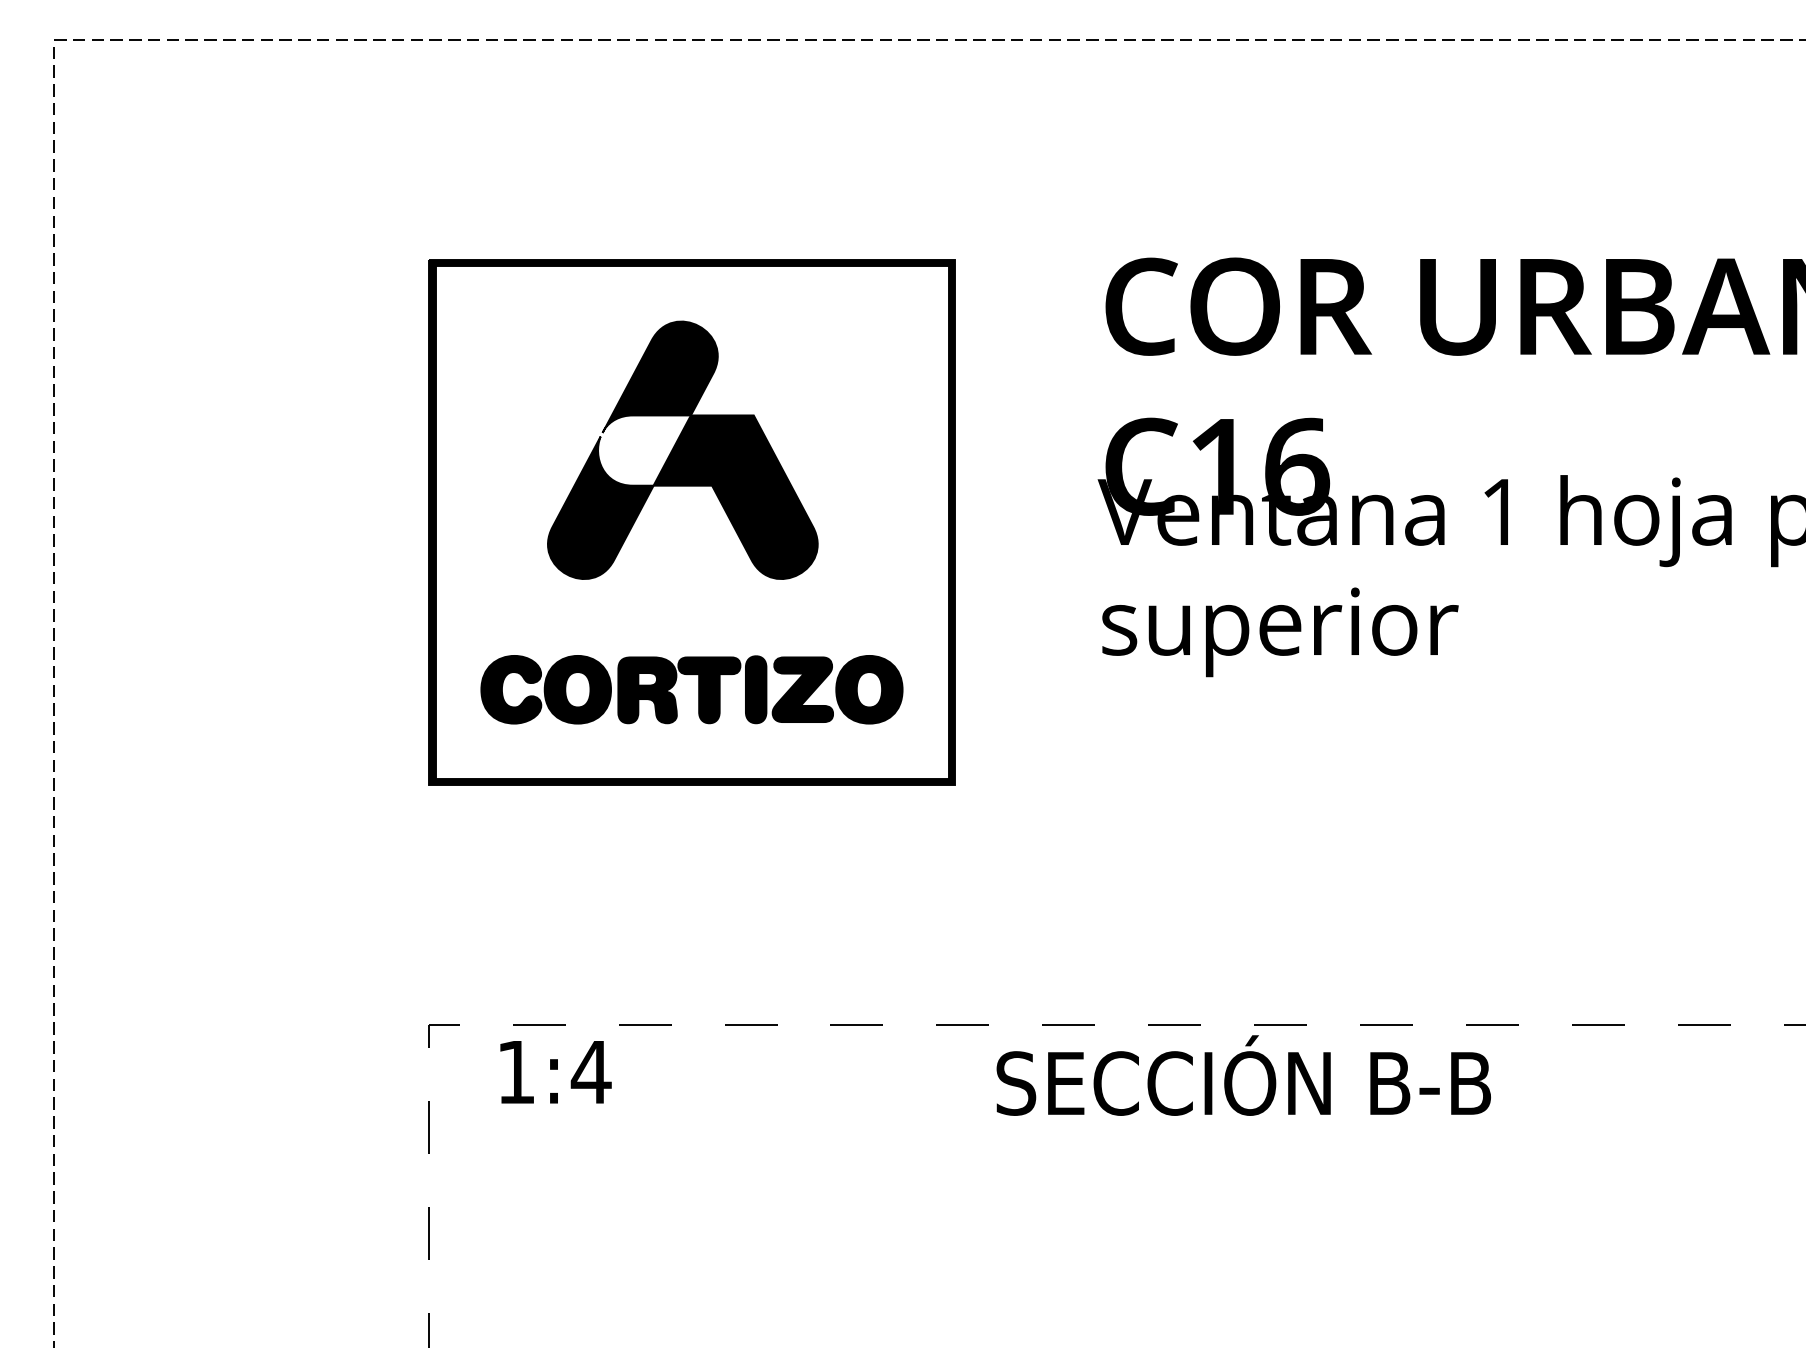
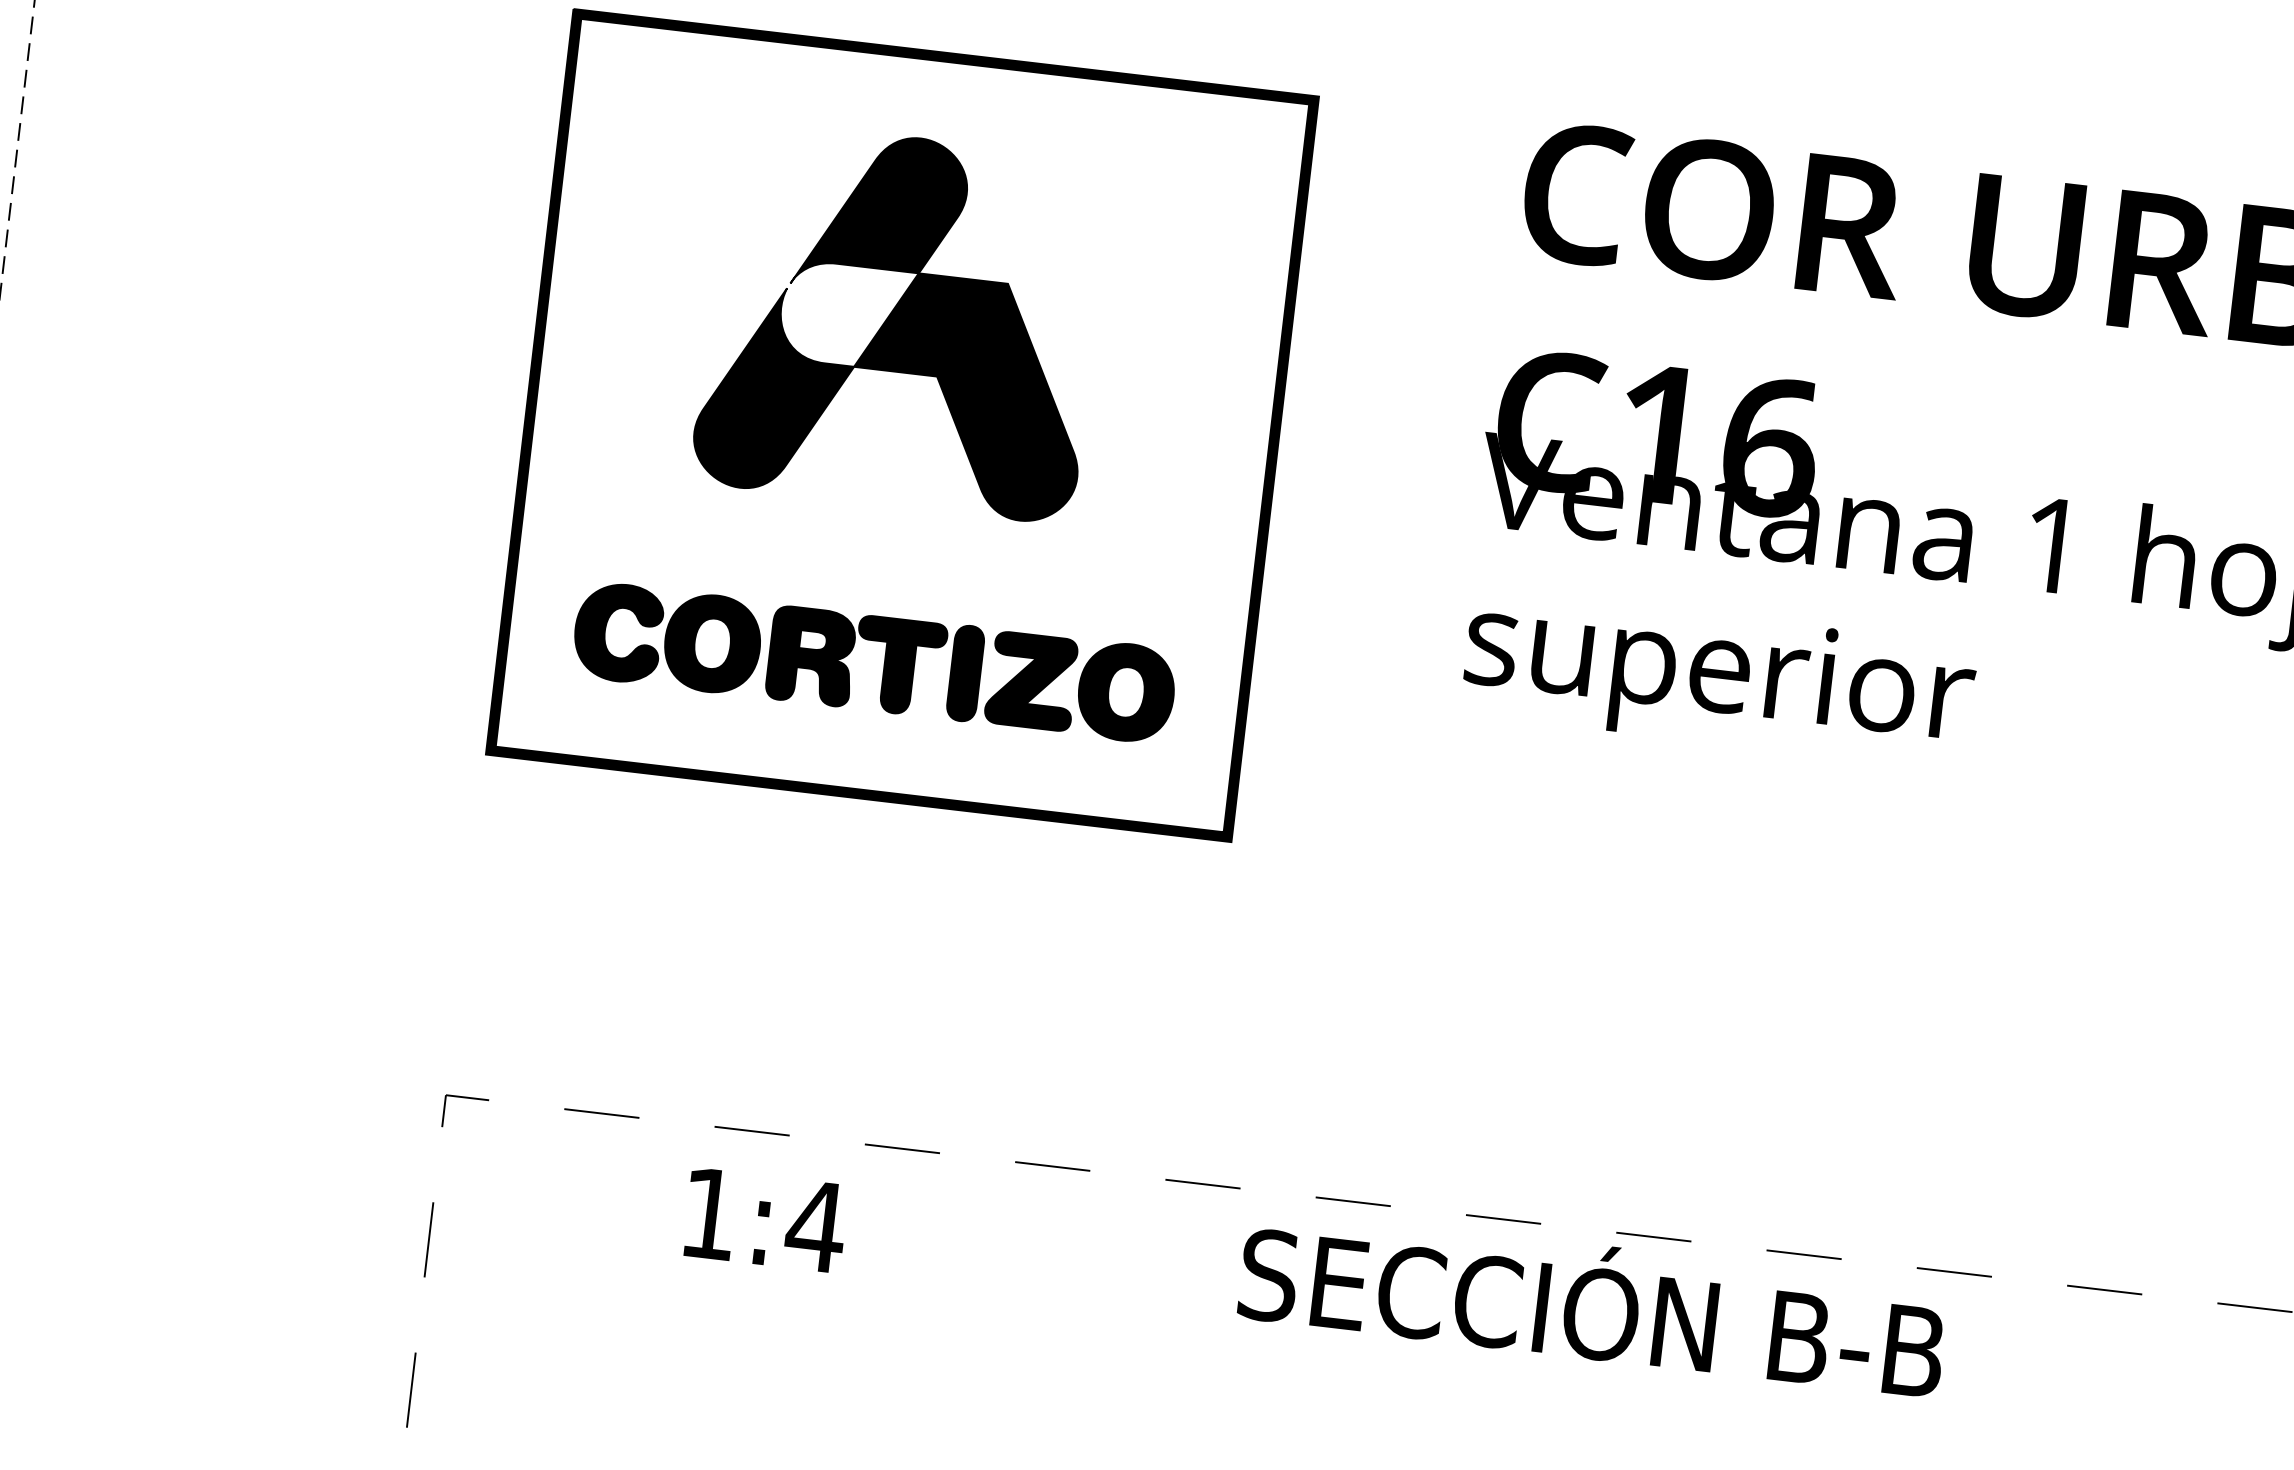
text: (555, 1072) -> (765, 1220), moved

